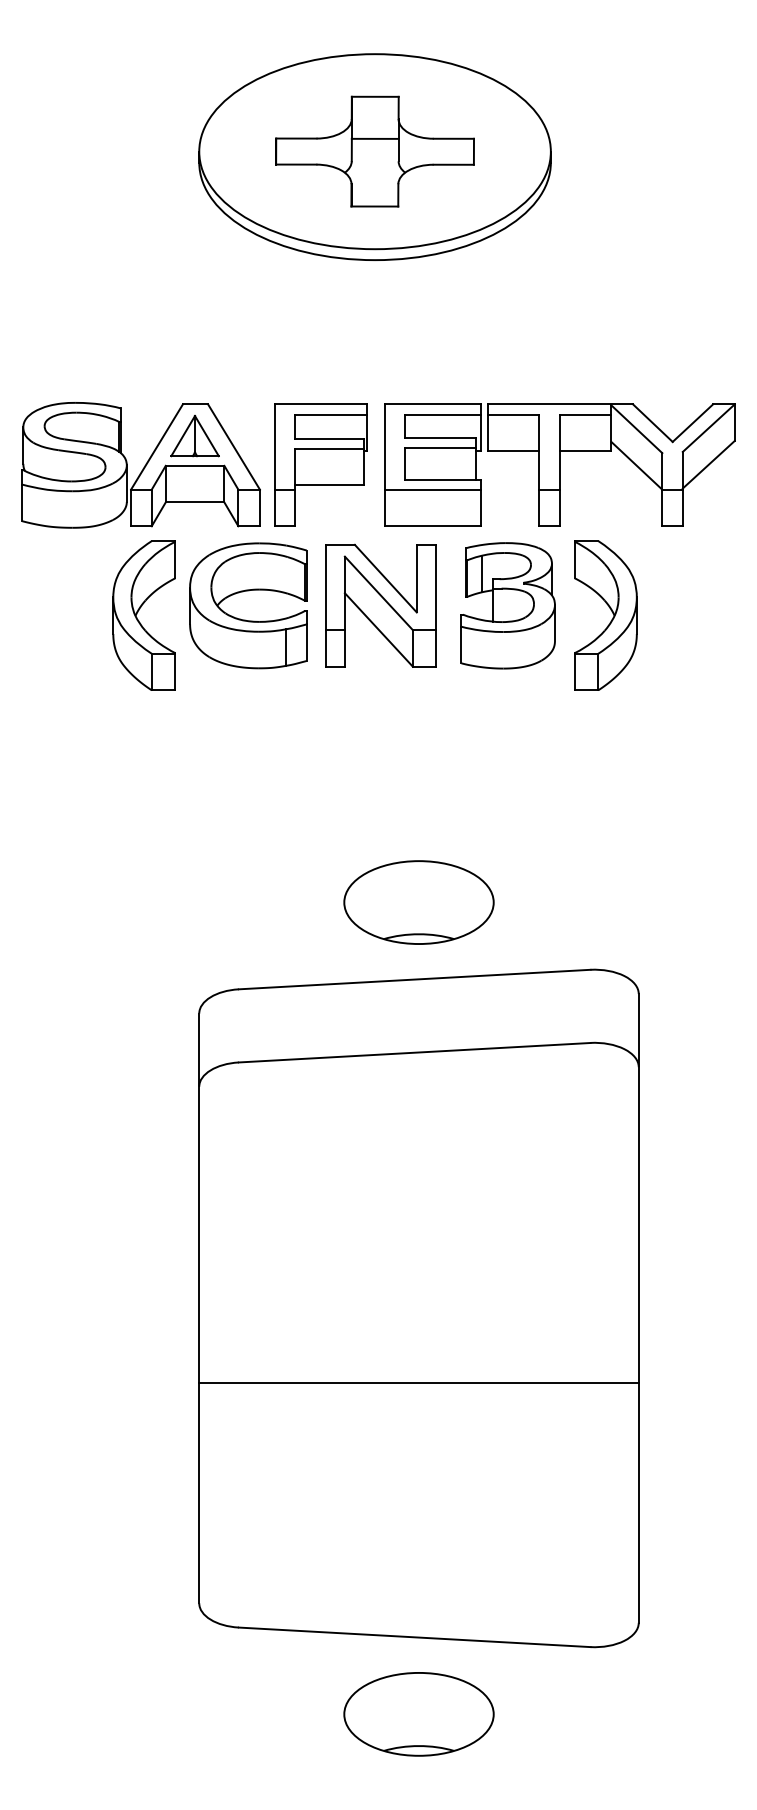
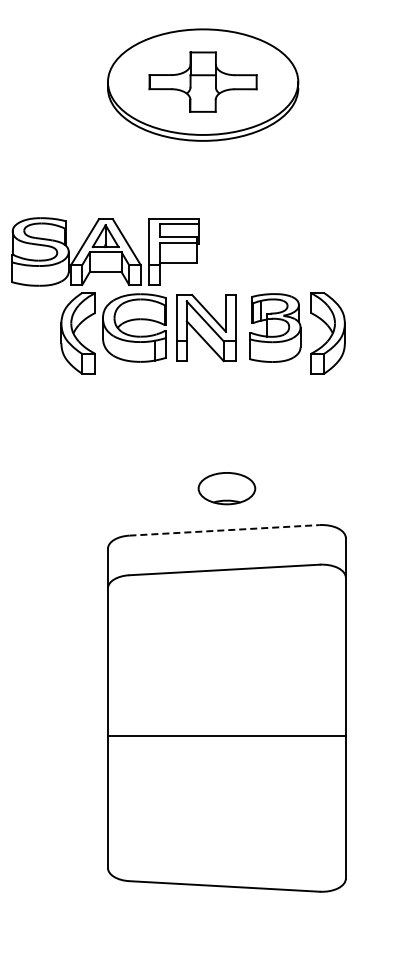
part: (558, 464) -> (302, 251), removed
part: (418, 902) -> (226, 488), size x0.7
line: (416, 979) -> (225, 530), solid -> dashed
line: (418, 1382) -> (226, 735), moved
part: (418, 1713) -> (226, 927), removed

